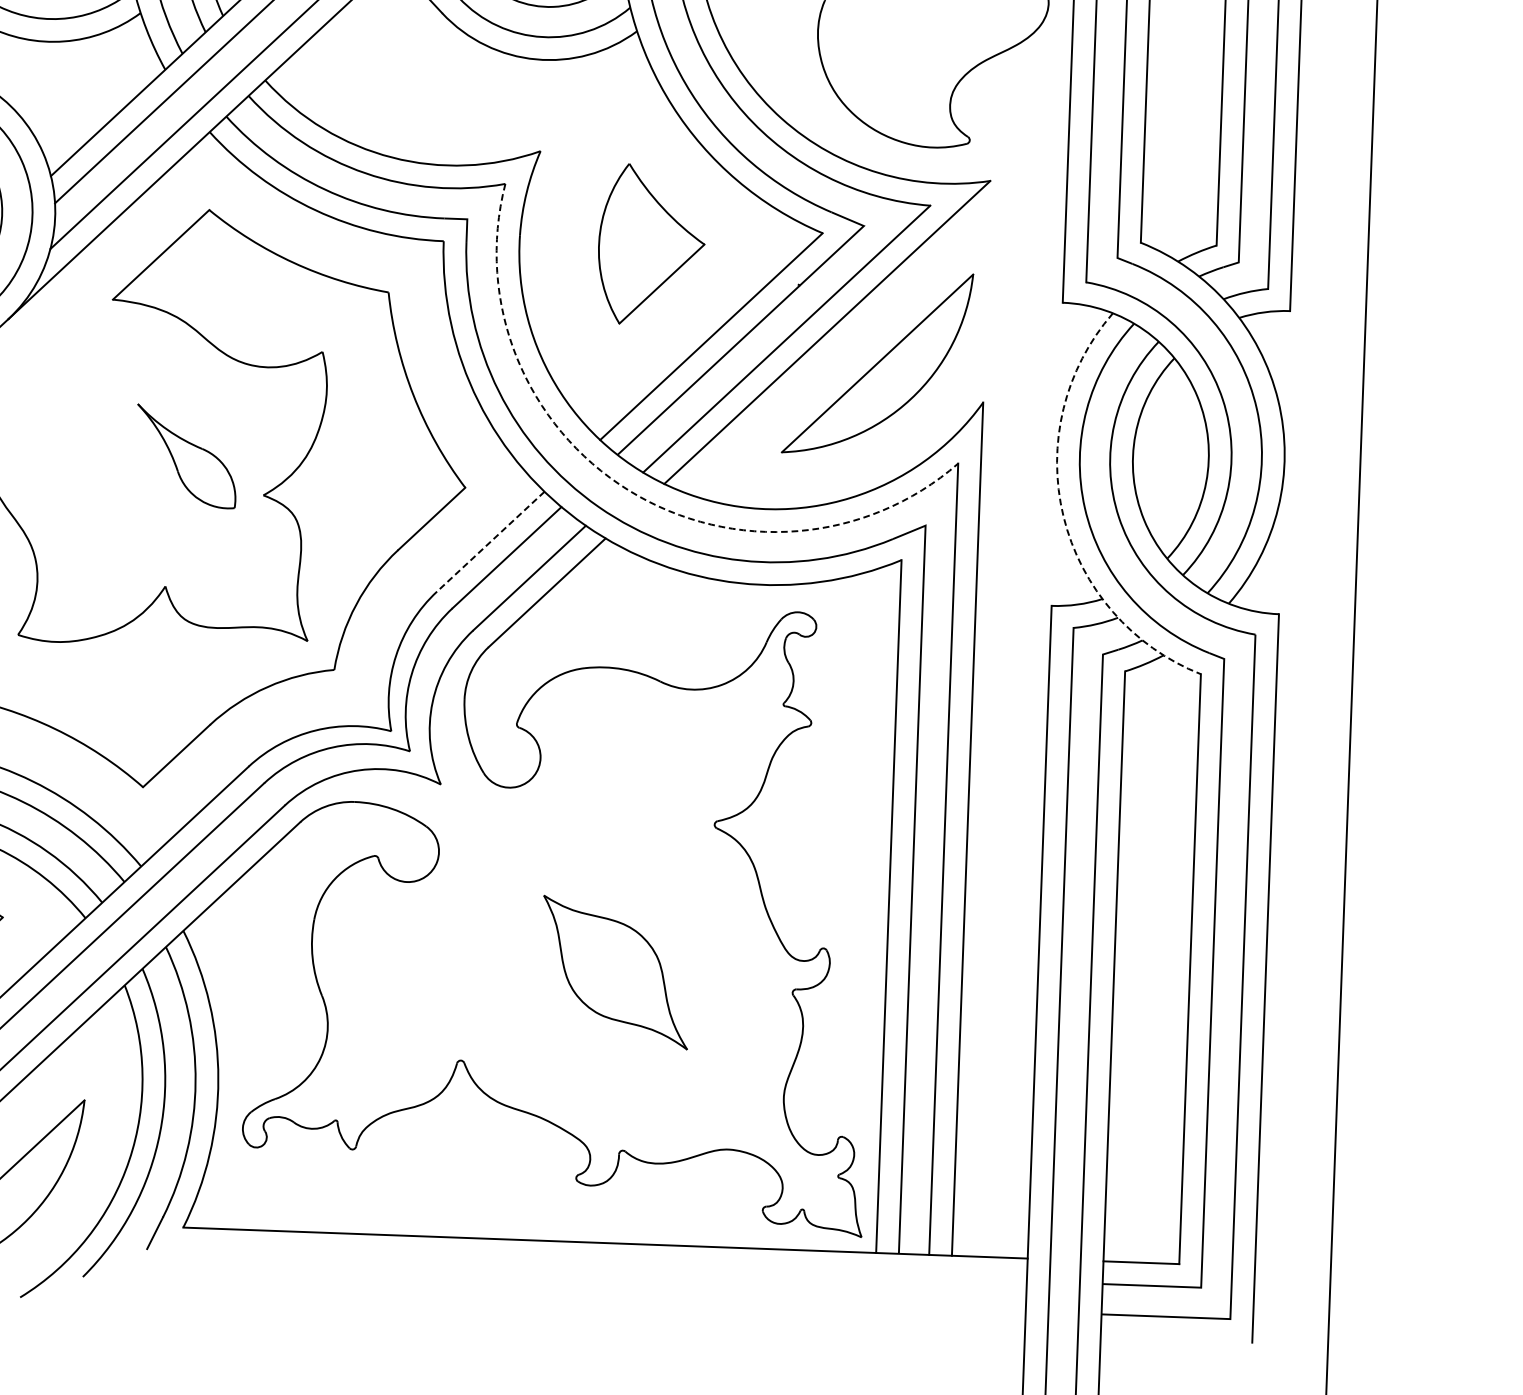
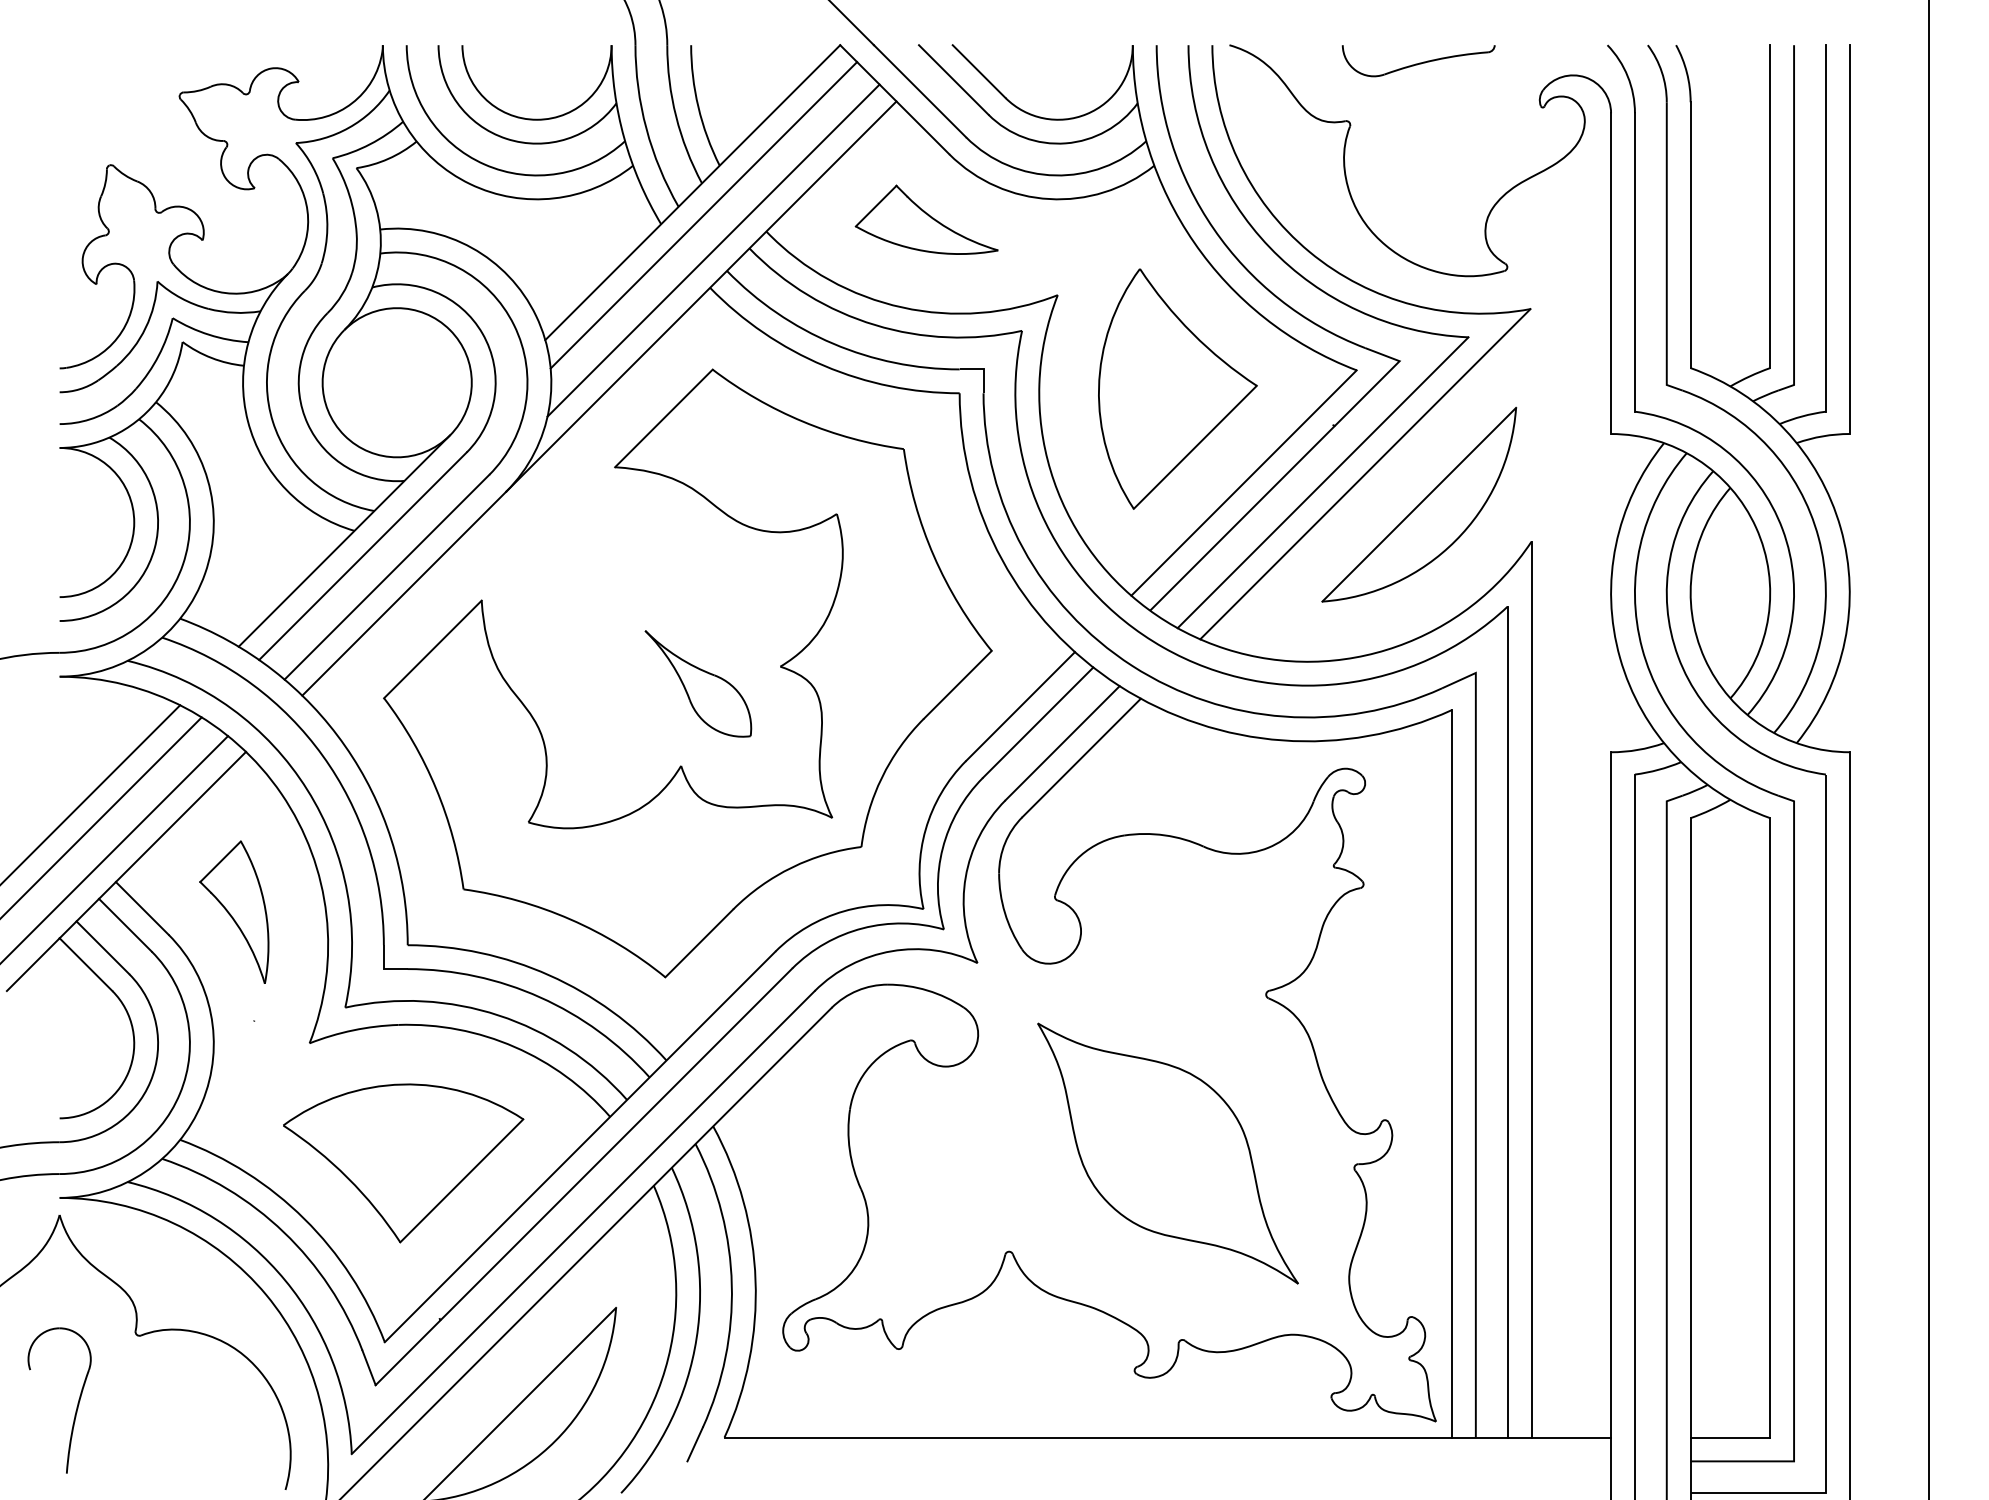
part: (418, 74) -> (926, 219), added
part: (651, 244) -> (1177, 388), size x1.43
part: (186, 456) -> (698, 683), moved
arc: (629, 490) -> (1163, 647), dashed -> solid
arc: (1063, 516) -> (1620, 658), dashed -> solid
line: (490, 541) -> (1020, 706), dashed -> solid
part: (615, 972) -> (1167, 1153), size x1.67

